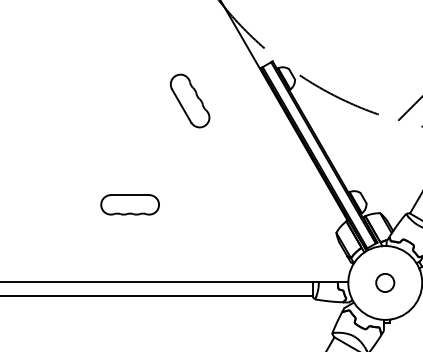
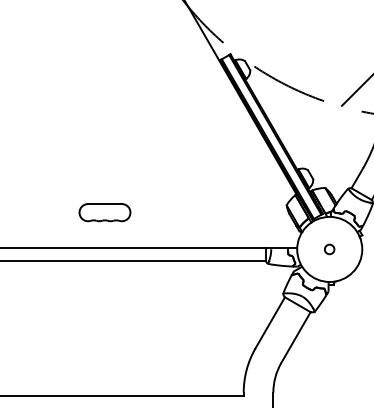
part: (189, 101) -> (157, 89), removed
part: (129, 204) -> (104, 212), moved
circle: (384, 283) -> (329, 249), size x0.6

